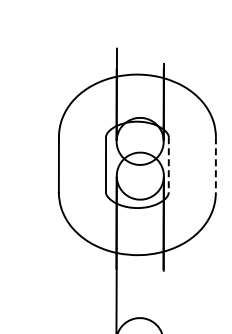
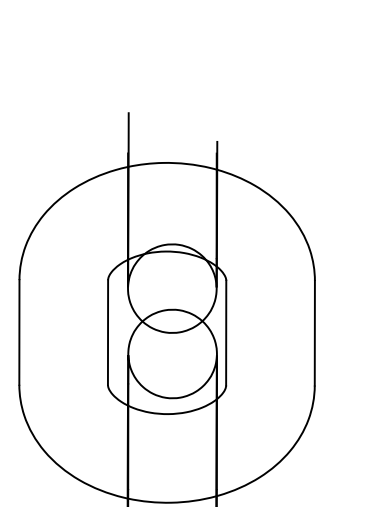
line: (168, 165) -> (225, 333), dashed -> solid
line: (215, 165) -> (314, 333), dashed -> solid

